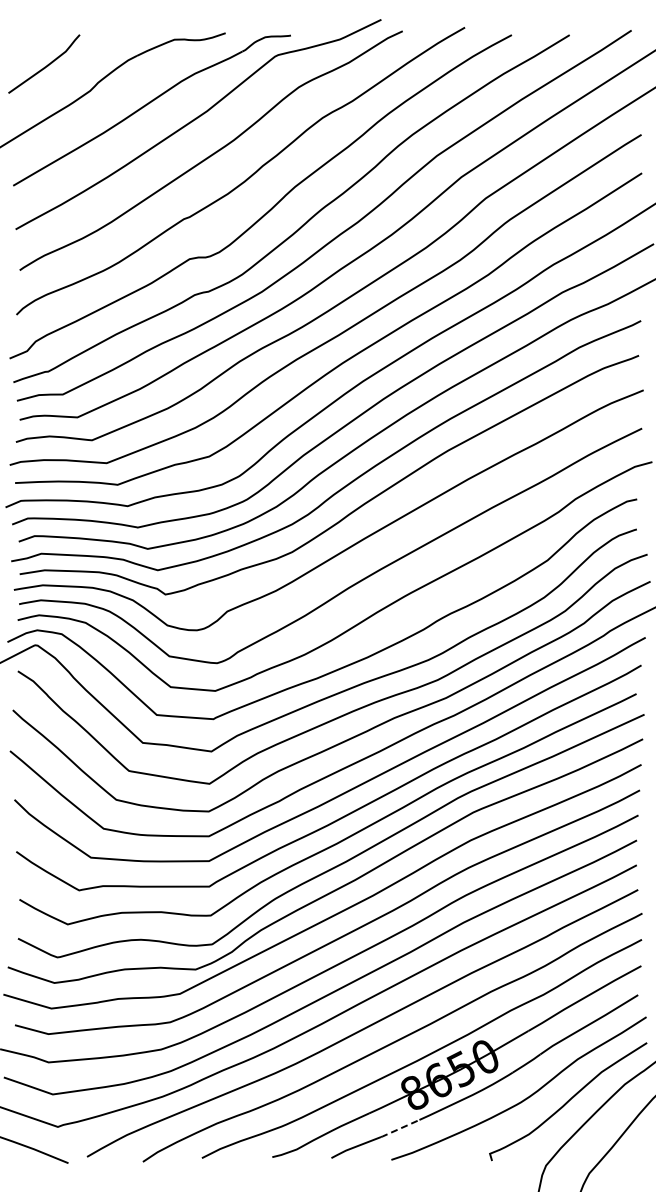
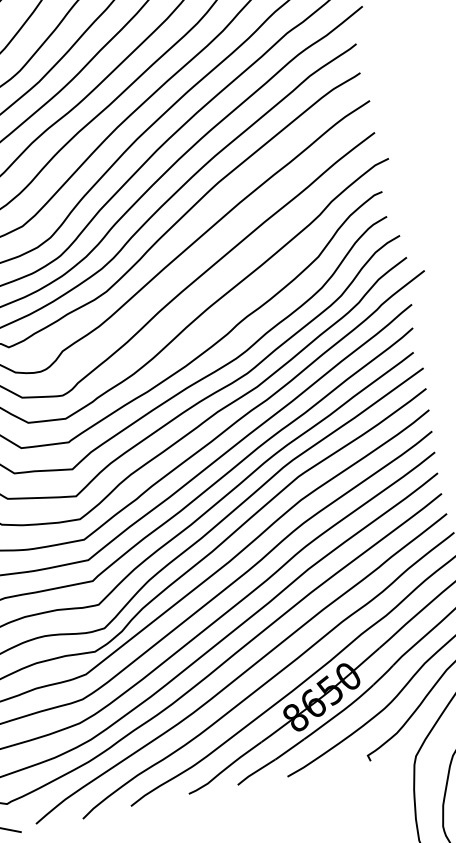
line: (400, 1128) -> (289, 749), dashed -> solid

